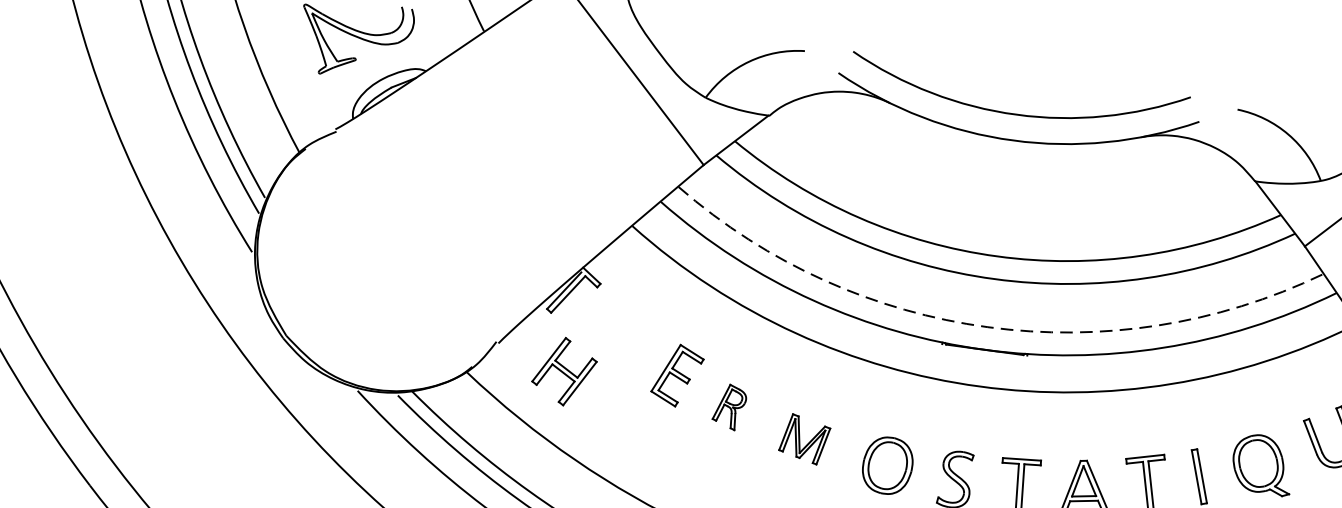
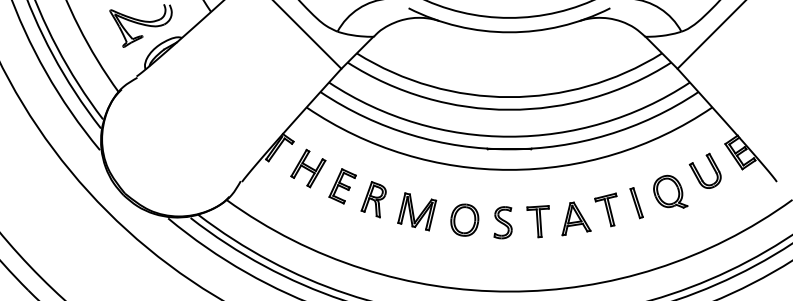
arc: (987, 326) -> (509, 136), dashed -> solid
part: (564, 371) -> (308, 168), moved
part: (729, 406) -> (373, 199), size x1.43
part: (805, 438) -> (417, 211), size x1.43

